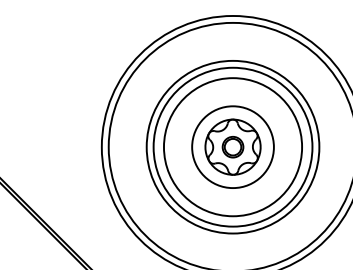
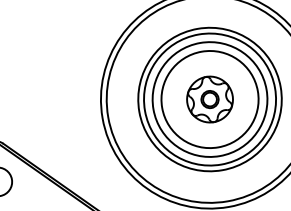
circle: (232, 146) -> (209, 99), size x1.43

